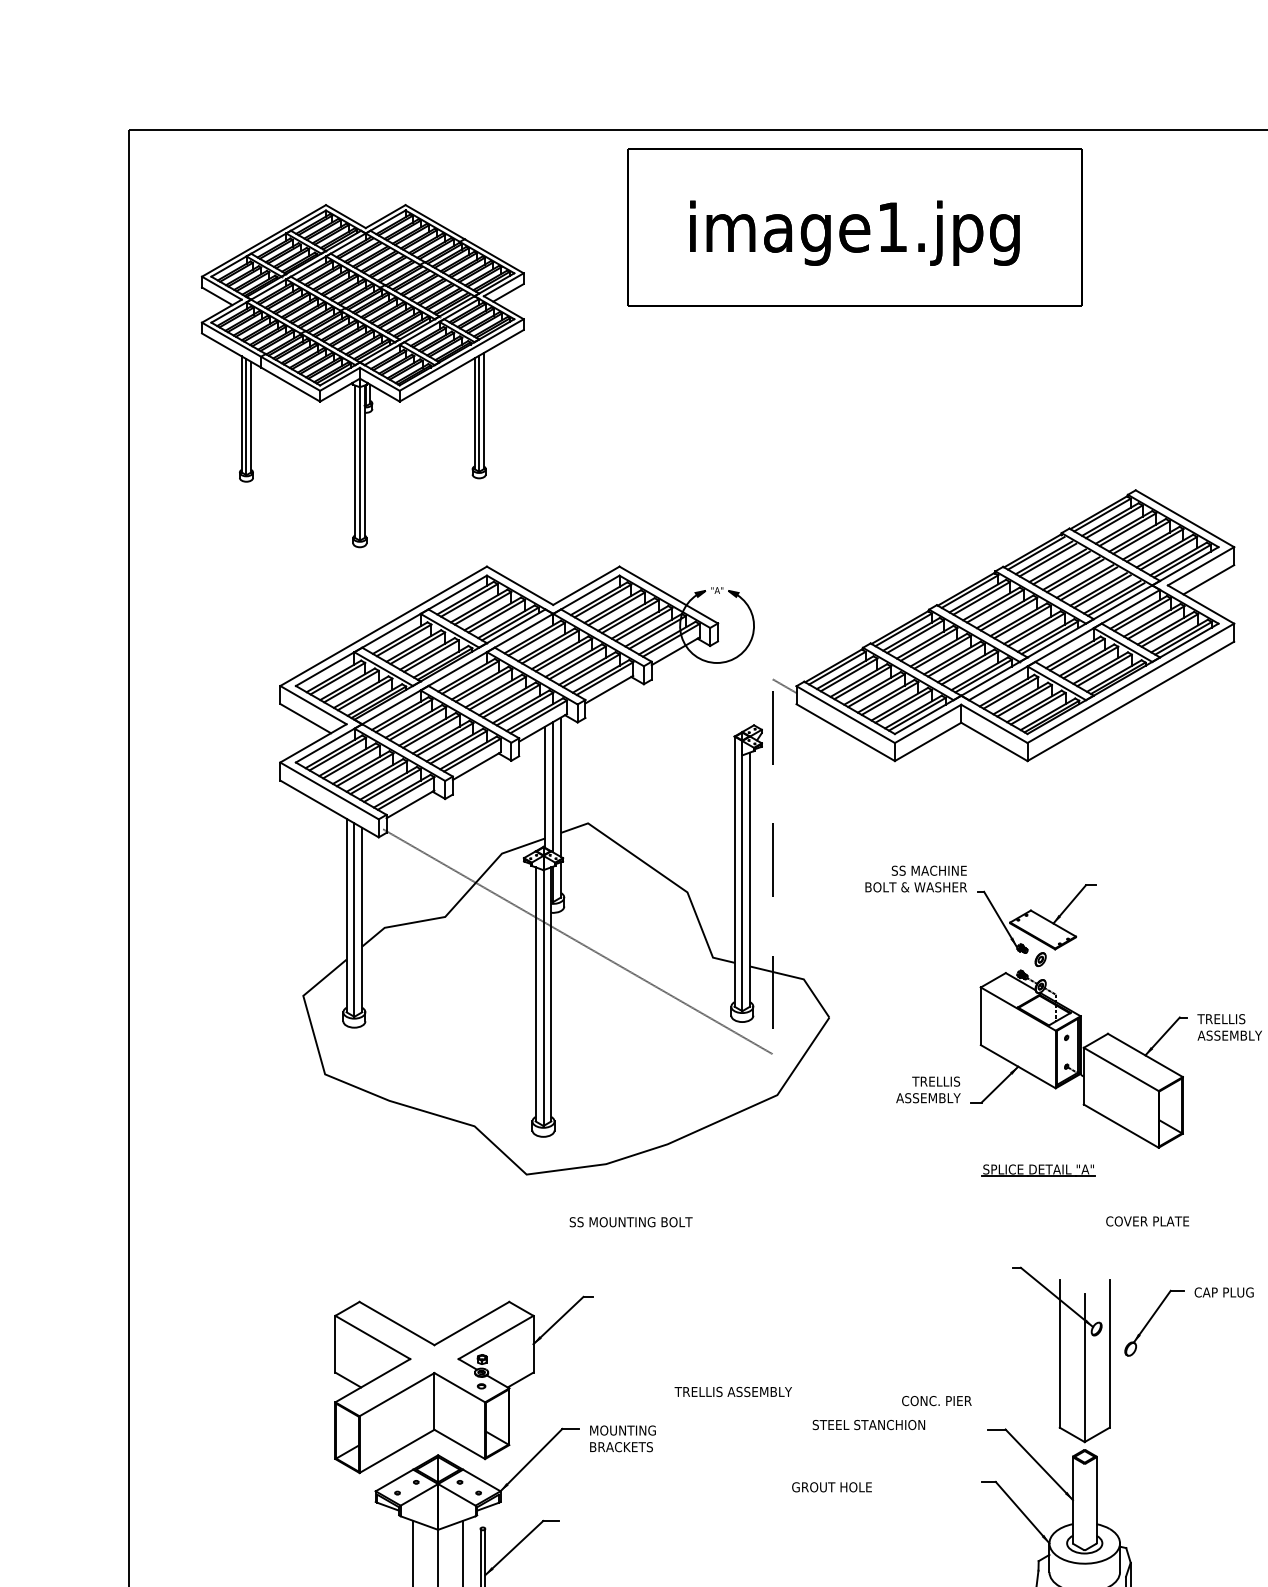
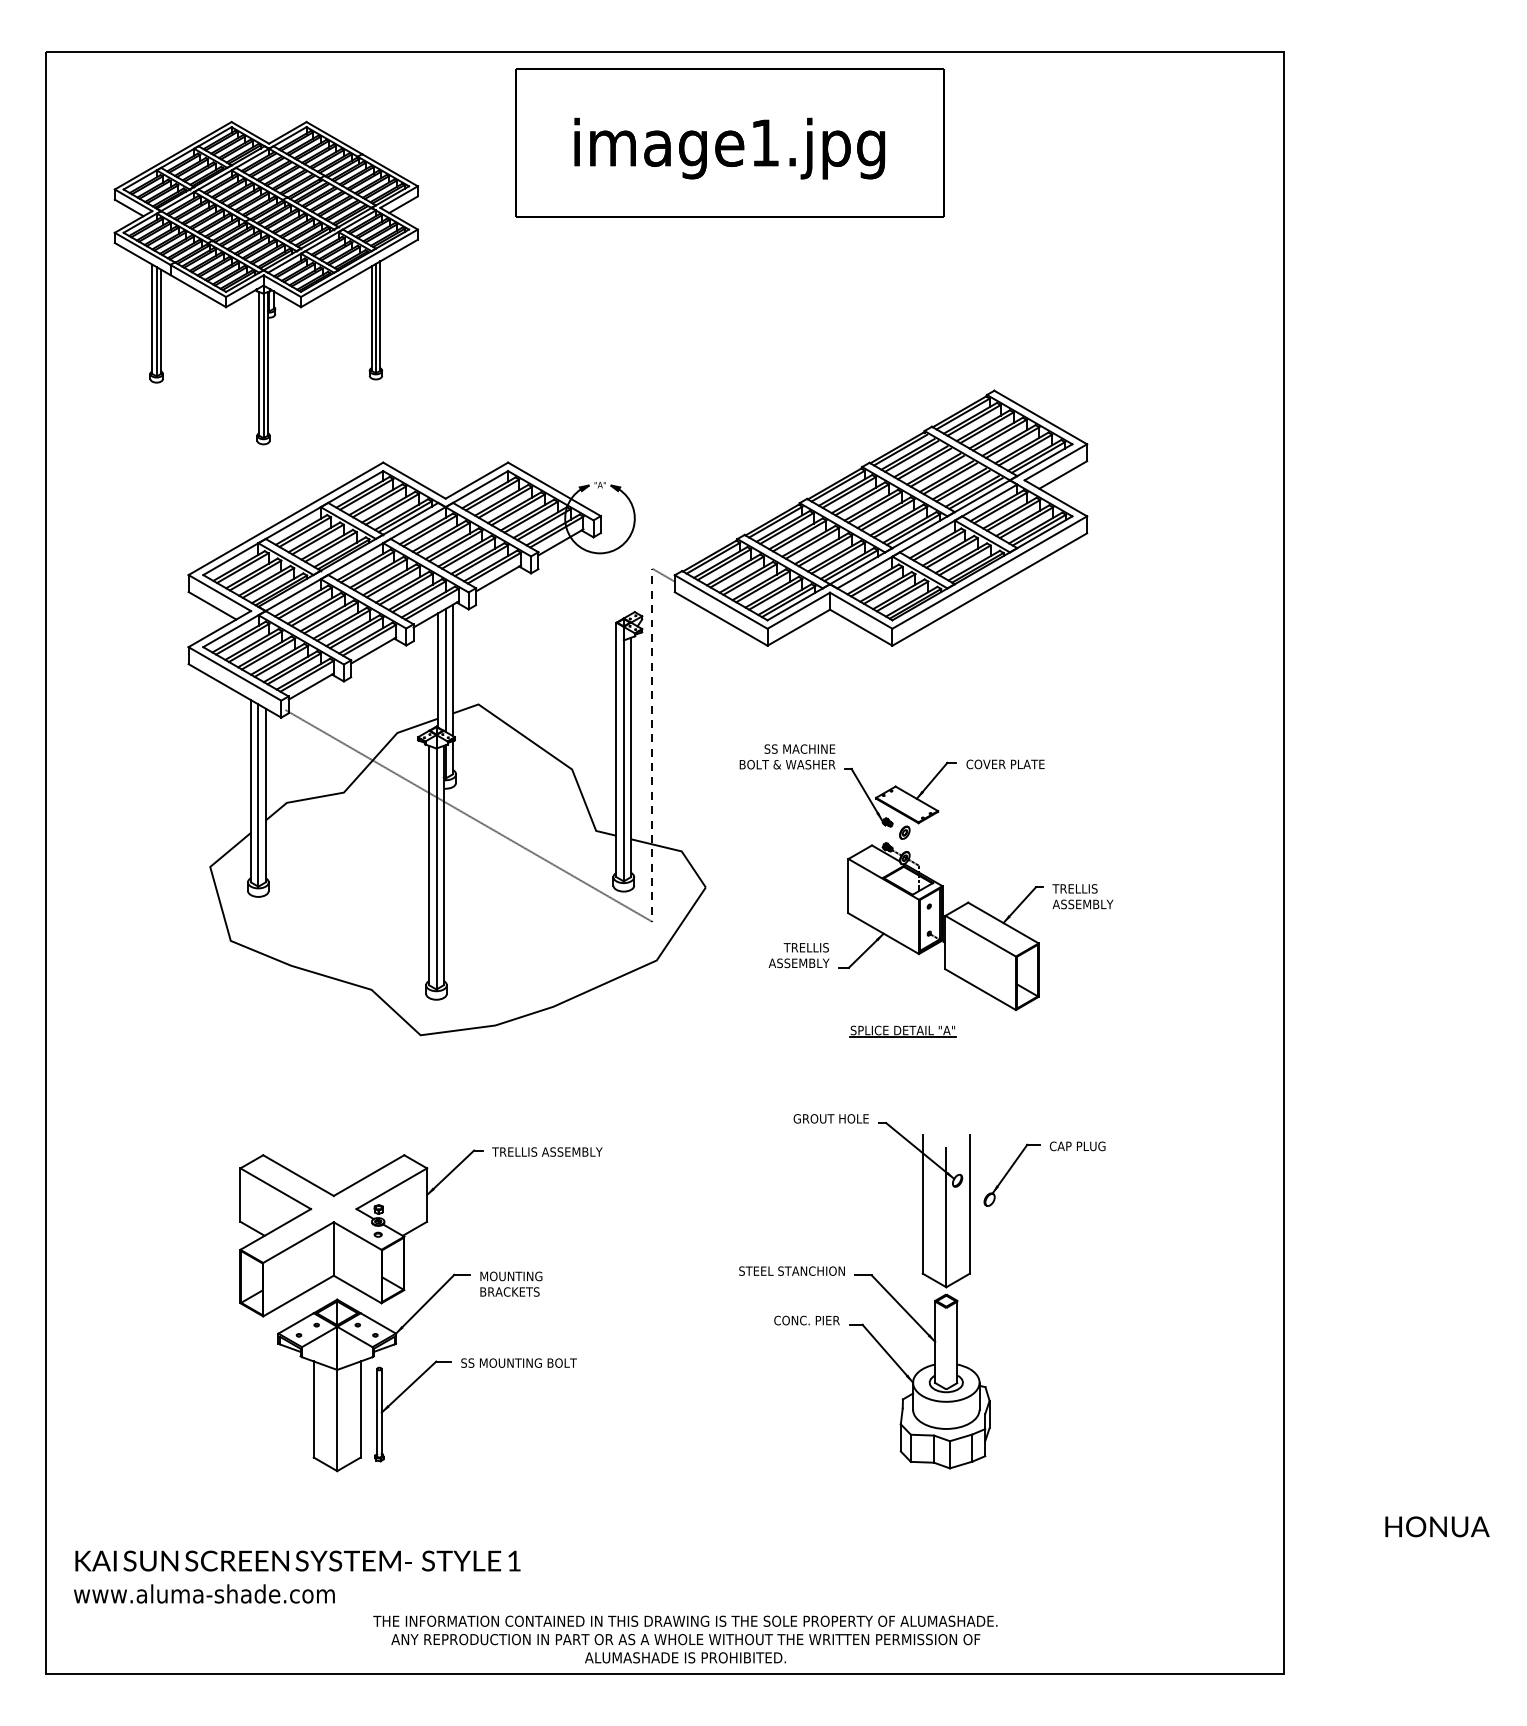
text: (630, 1221) -> (518, 1362), moved
text: (1147, 1221) -> (1005, 764), moved
text: (733, 1391) -> (547, 1151), moved
text: (936, 1400) -> (806, 1320), moved
text: (868, 1424) -> (791, 1270), moved
text: (831, 1486) -> (830, 1118), moved

